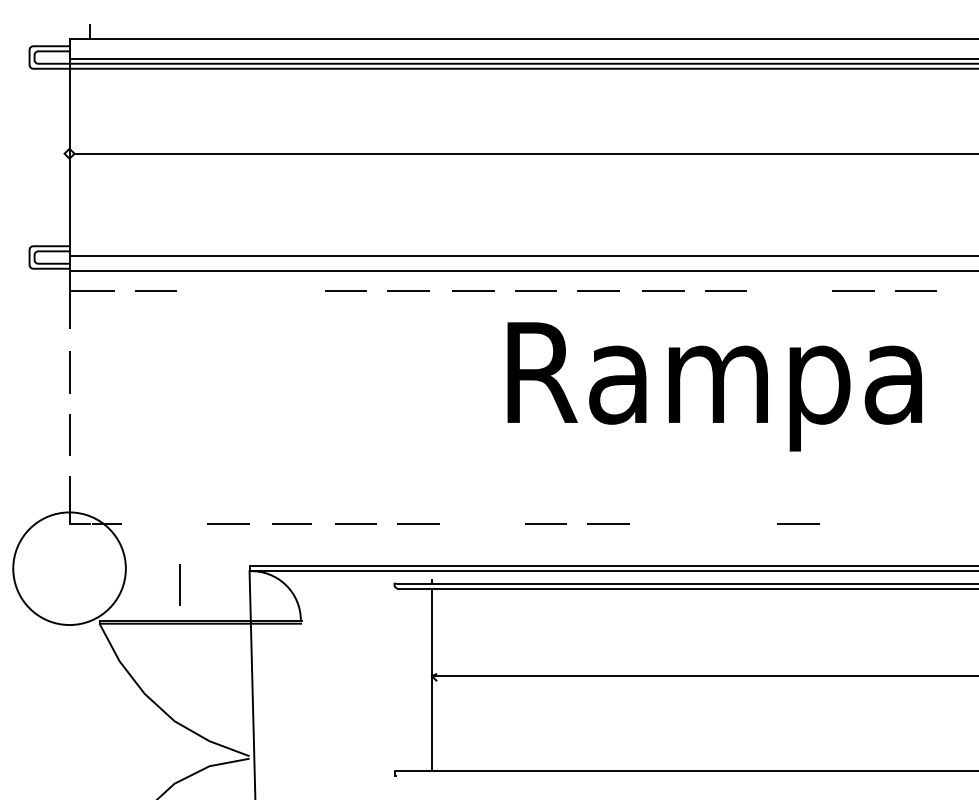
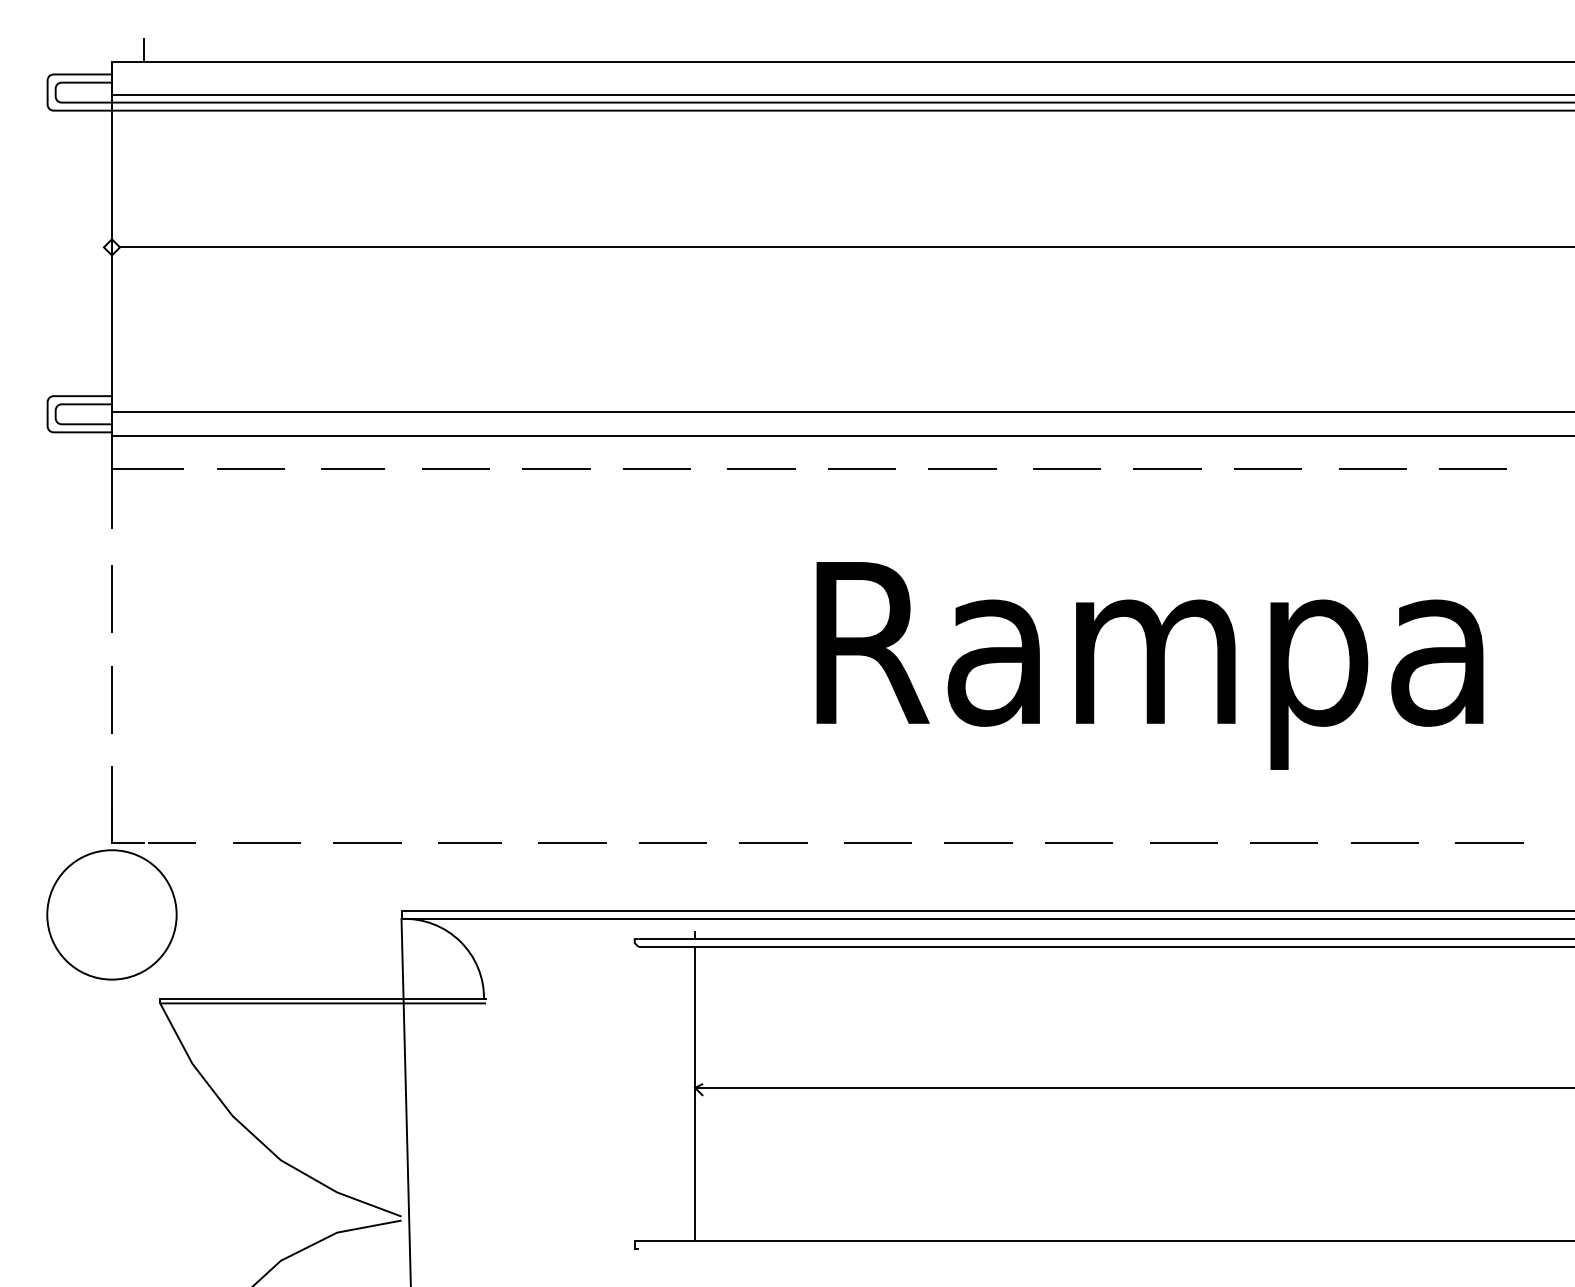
line: (219, 290) -> (353, 467), added
line: (283, 290) -> (456, 467), added
line: (788, 290) -> (1268, 467), added
text: (714, 386) -> (1149, 665), moved
line: (165, 523) -> (266, 842), added
line: (480, 523) -> (773, 842), added
line: (670, 523) -> (1078, 842), added
line: (735, 523) -> (1183, 842), added
line: (860, 523) -> (1384, 842), added
line: (925, 523) -> (1488, 842), added
circle: (69, 568) -> (111, 914), size x0.71
line: (179, 584) -> (288, 940), removed

